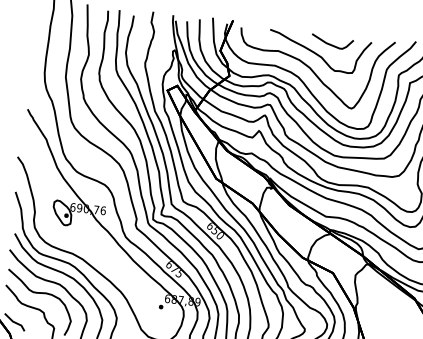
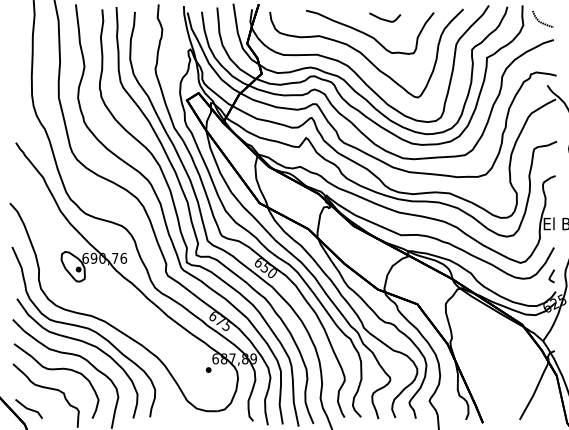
part: (331, 41) -> (384, 17), size x0.6

